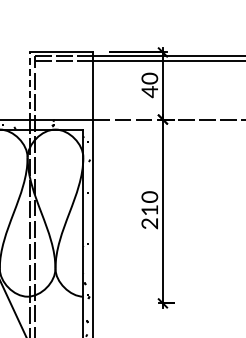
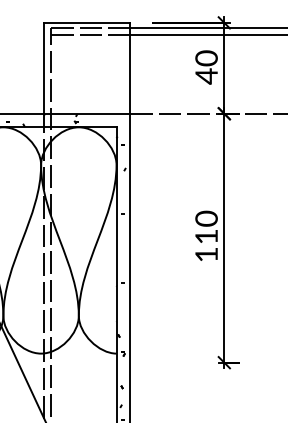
line: (29, 86) -> (43, 68), dashed -> solid
text: (149, 223) -> (206, 254), 210 -> 110

